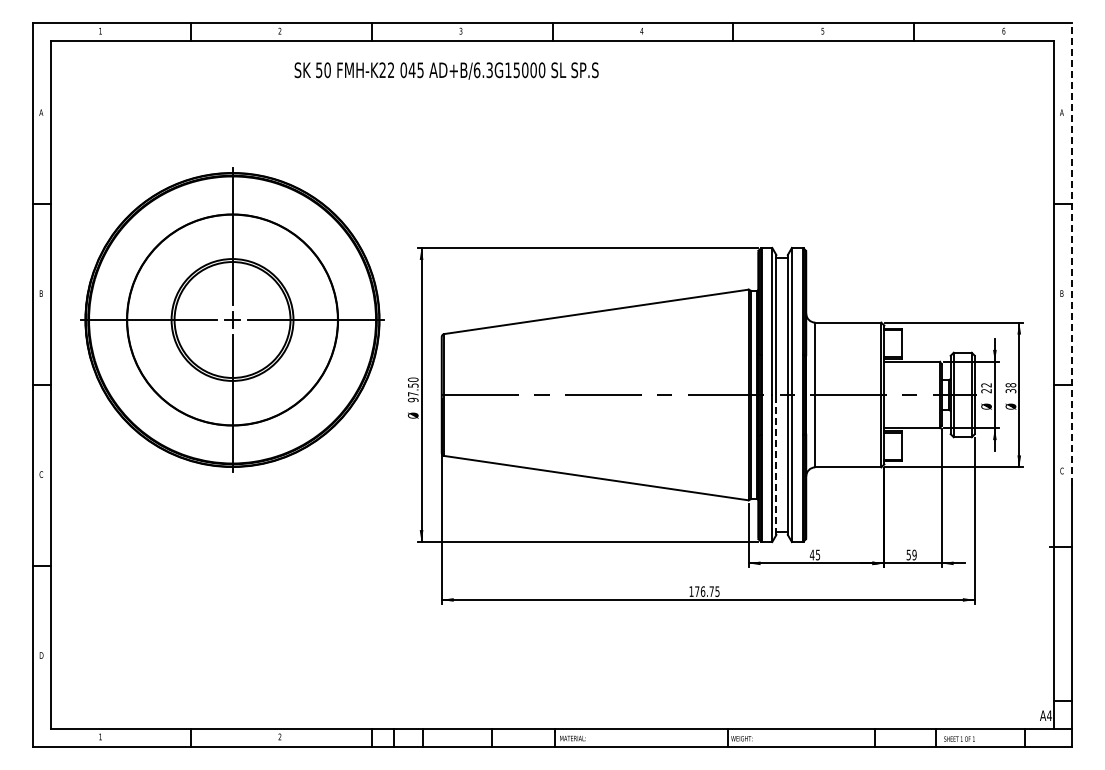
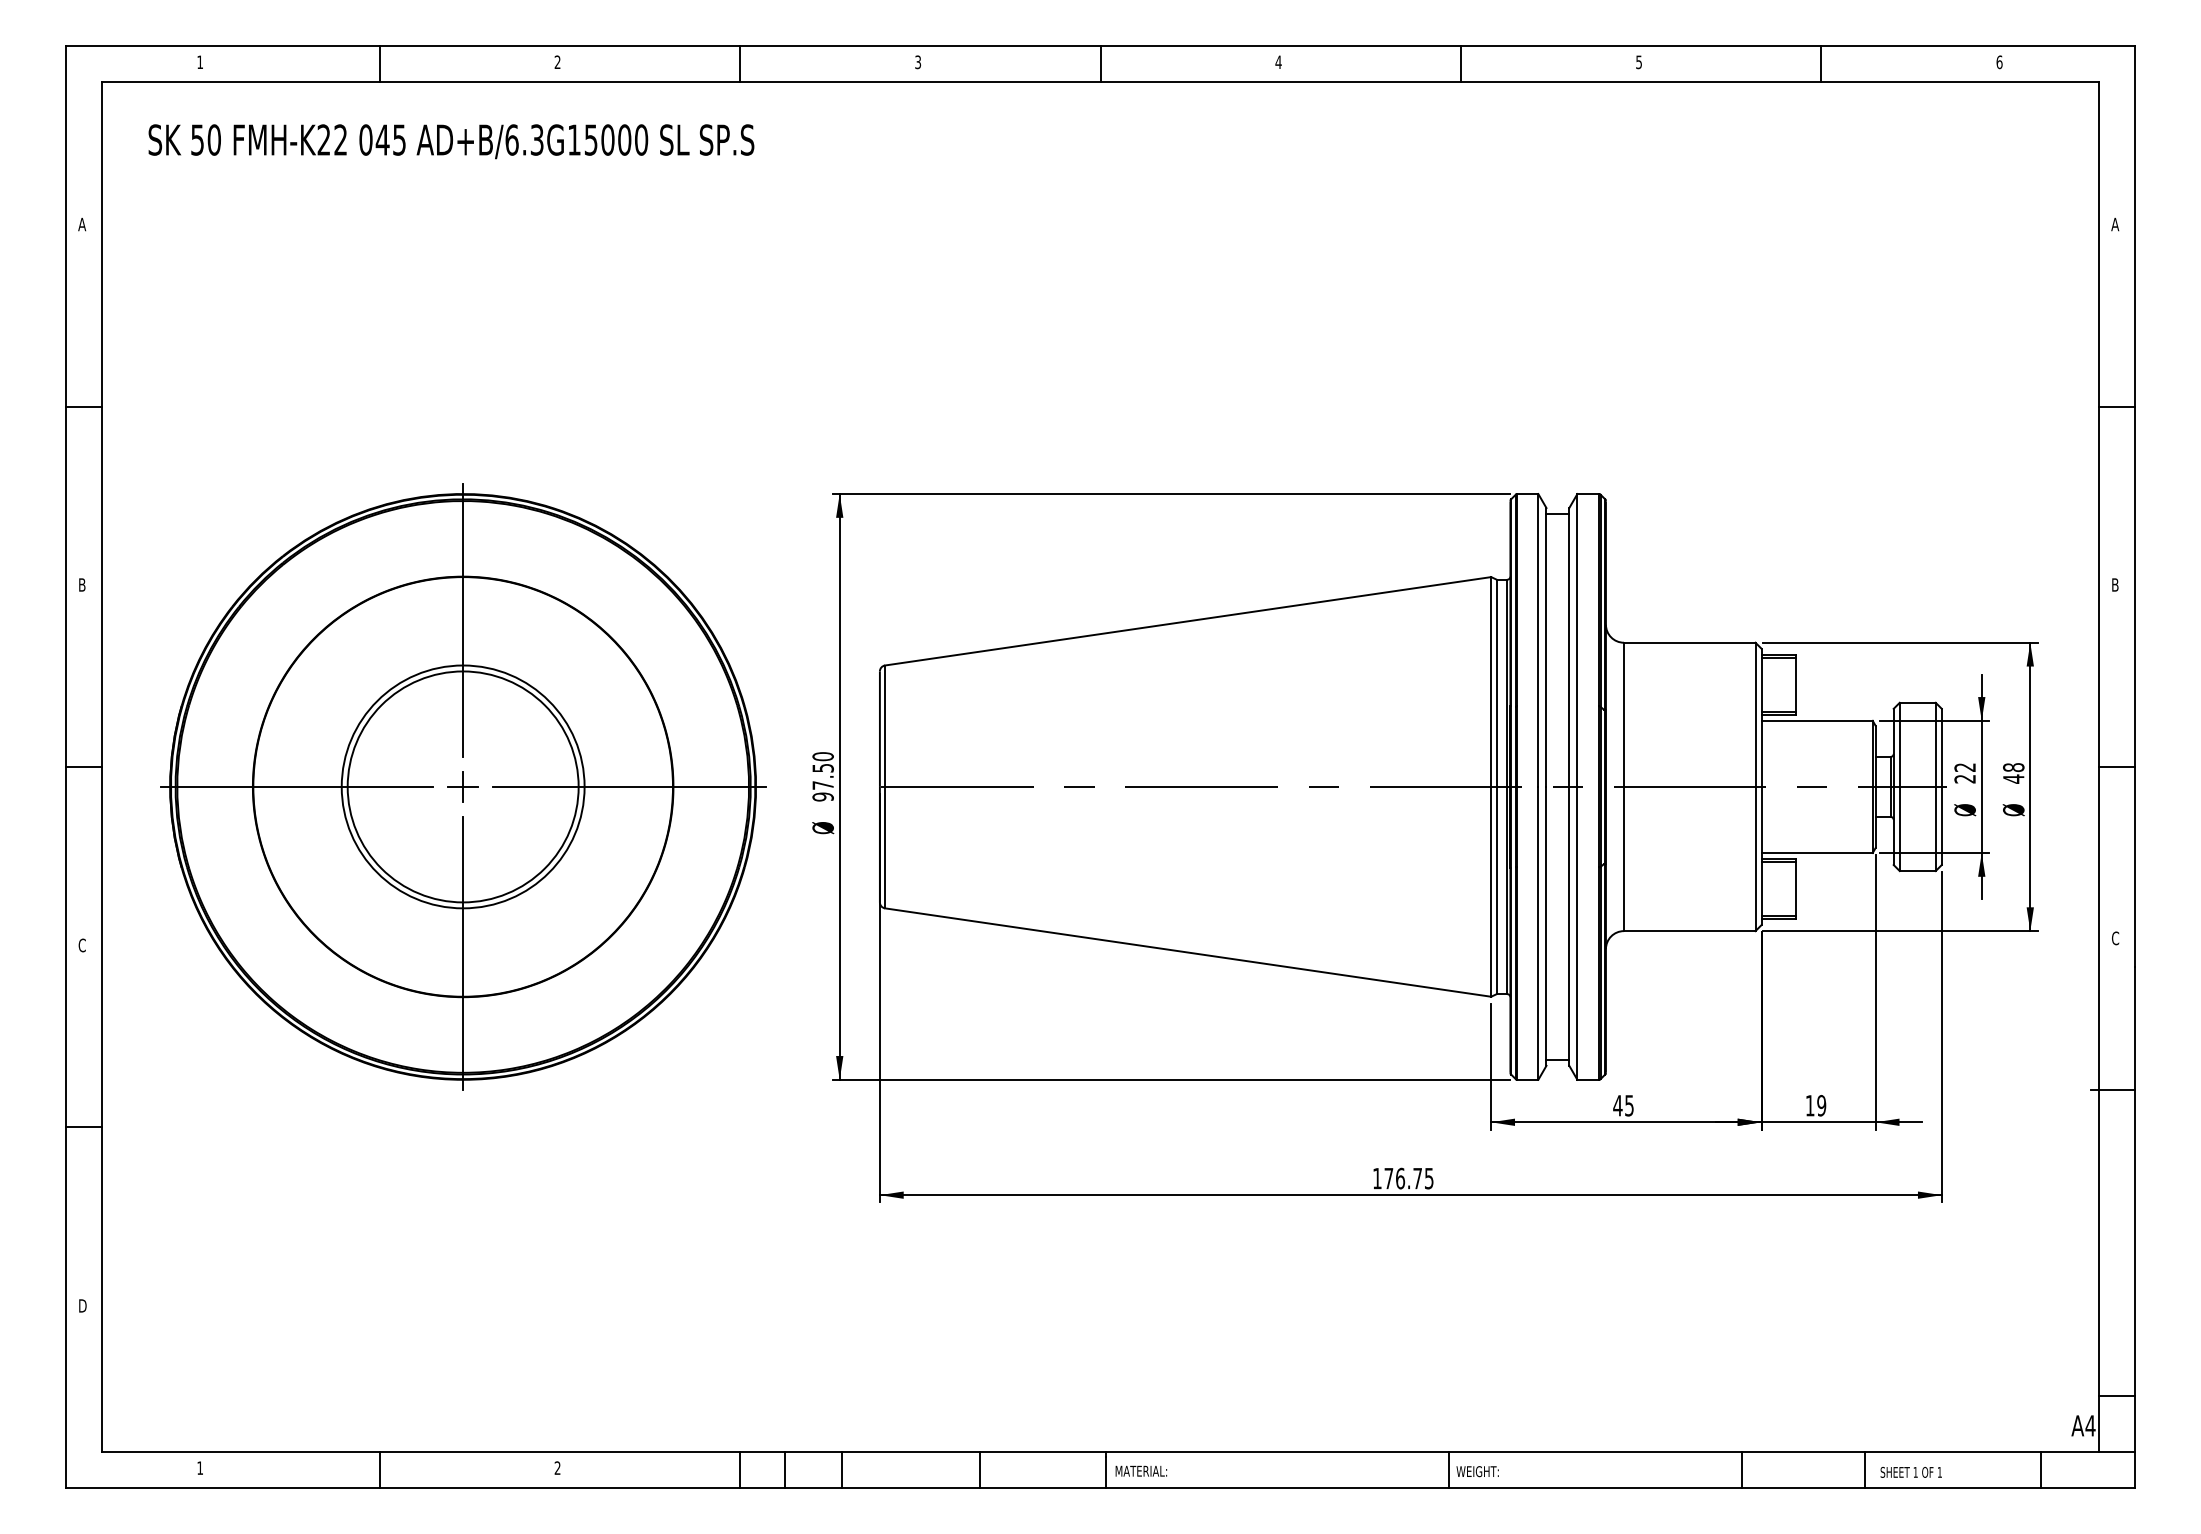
text: (446, 70) -> (451, 140), moved
line: (1071, 253) -> (2134, 505), dashed -> solid
part: (232, 319) -> (463, 785), moved
text: (1010, 390) -> (2012, 777), 38 -> 48
line: (776, 465) -> (1546, 927), dashed -> solid
text: (908, 554) -> (1809, 1104), 59 -> 19

